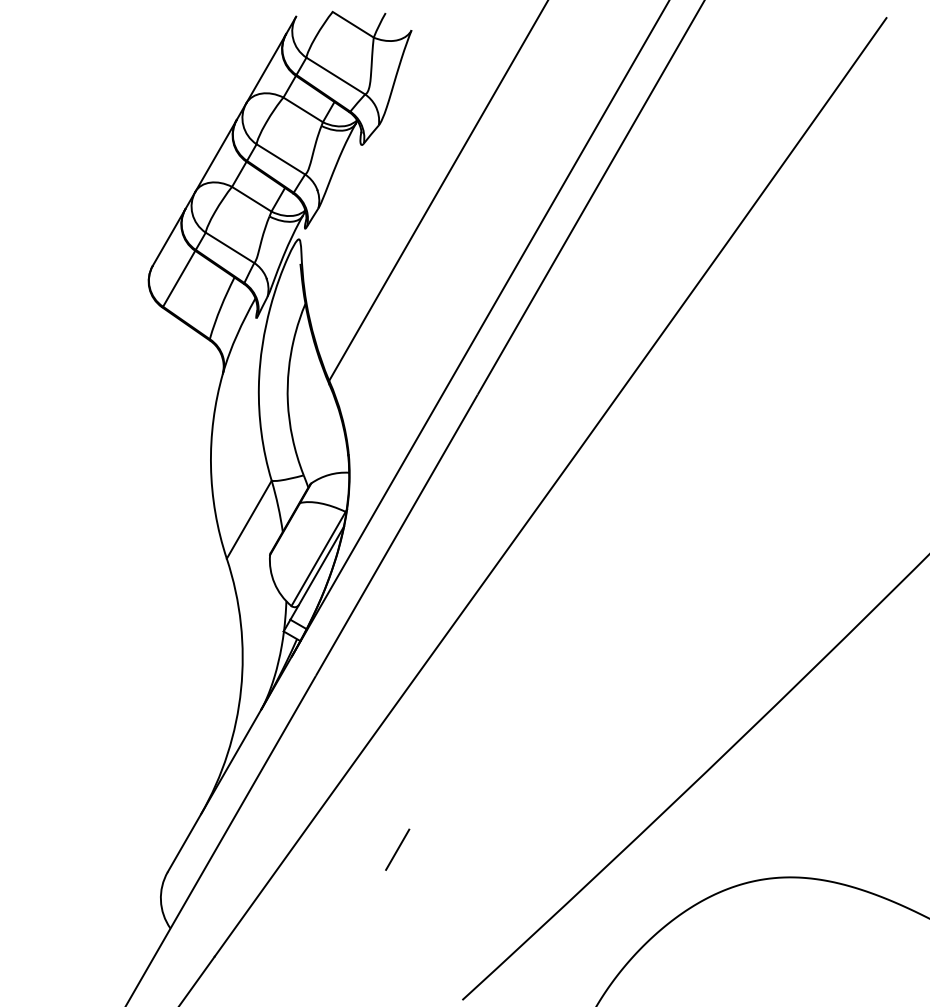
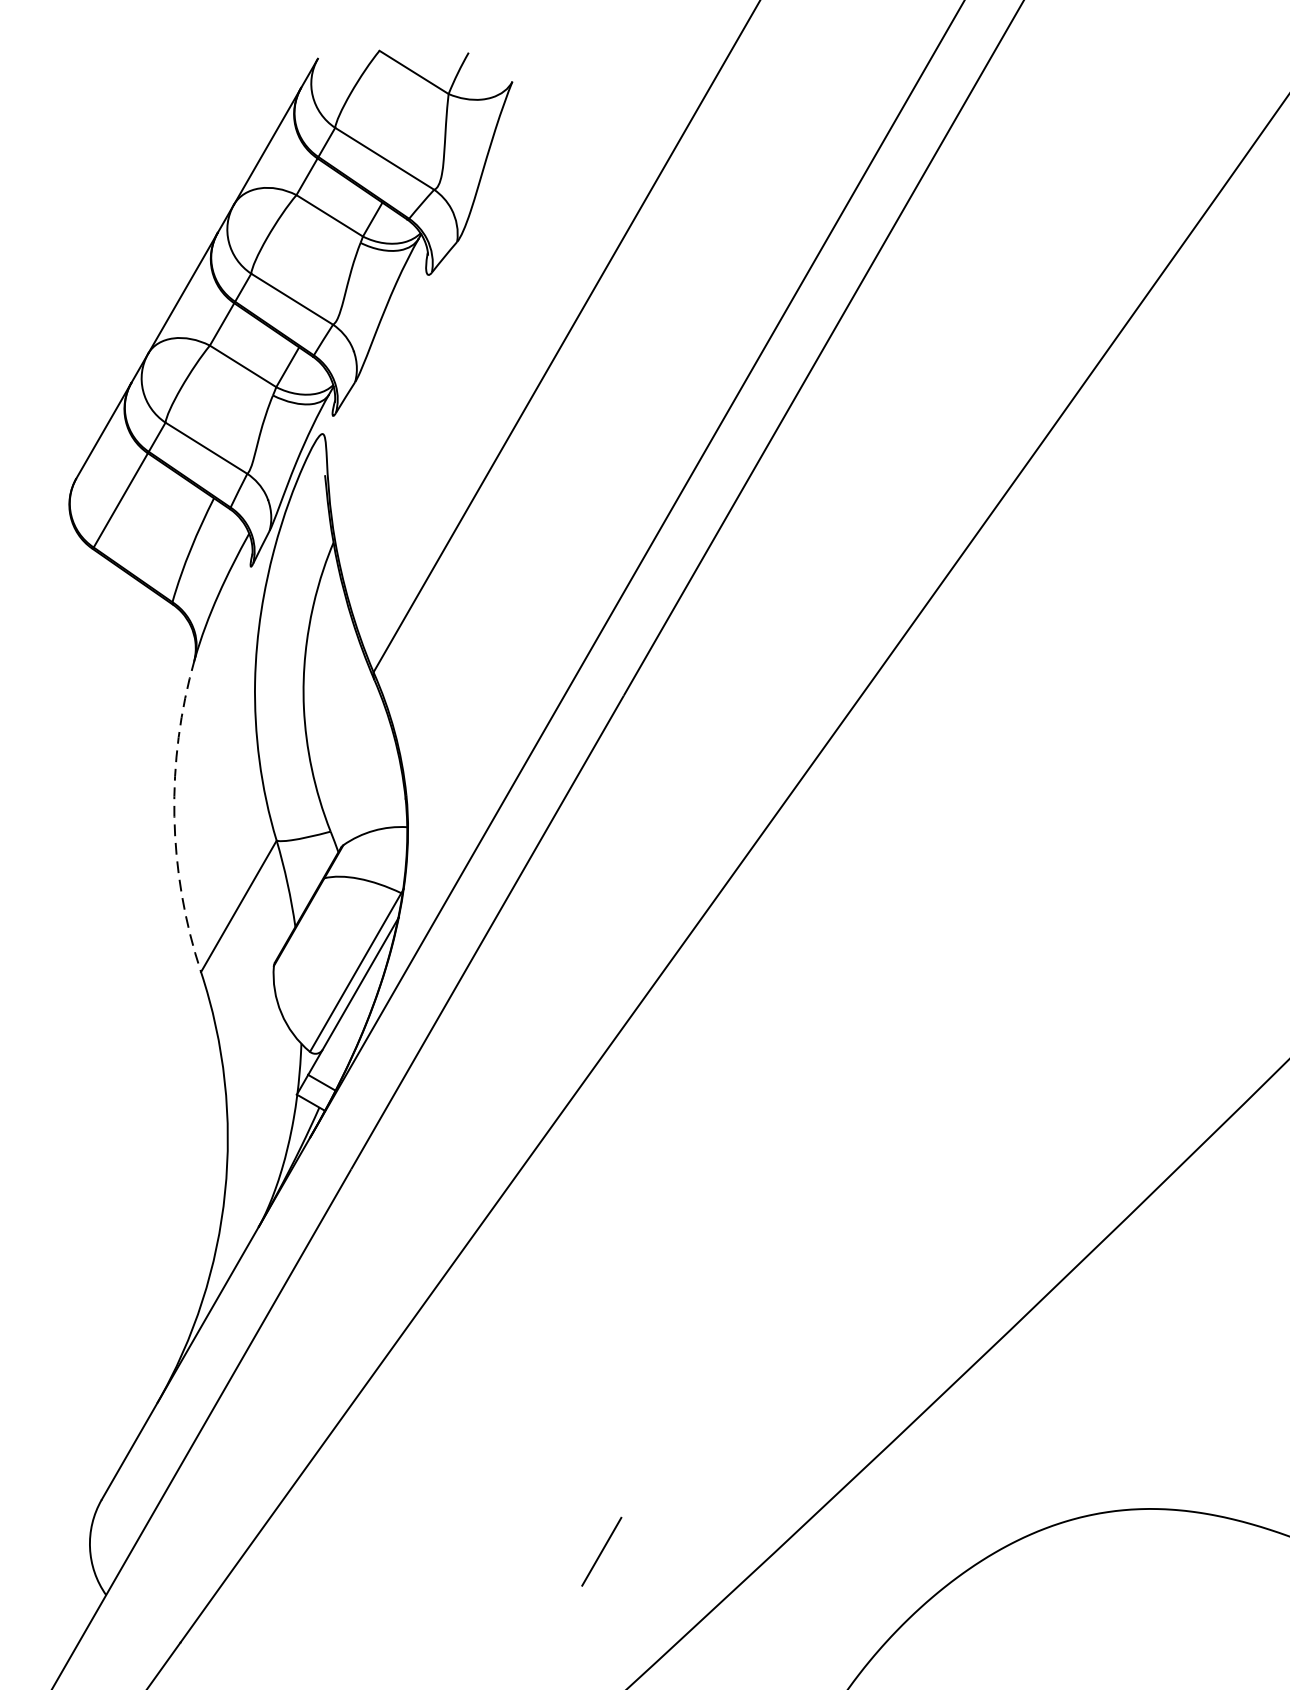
arc: (211, 466) -> (175, 816), solid -> dashed
line: (397, 849) -> (601, 1551), moved

